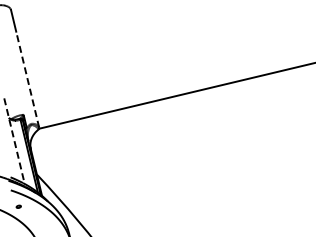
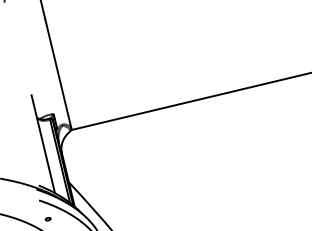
line: (27, 79) -> (58, 73), dashed -> solid
line: (14, 141) -> (43, 144), dashed -> solid

